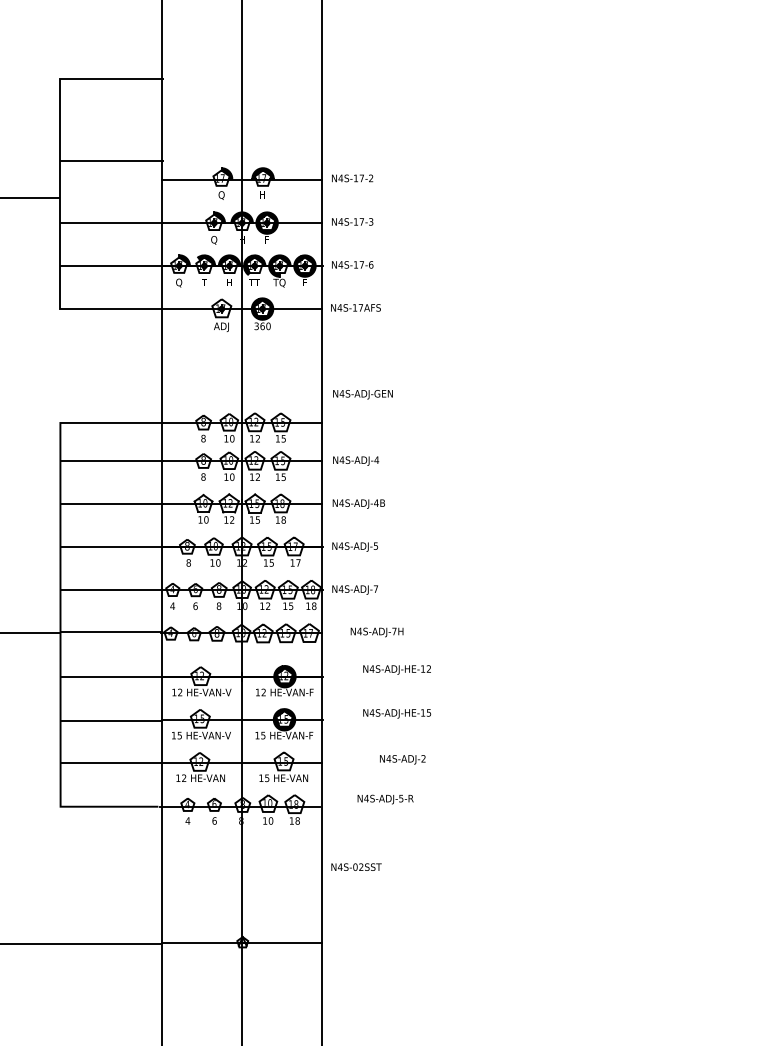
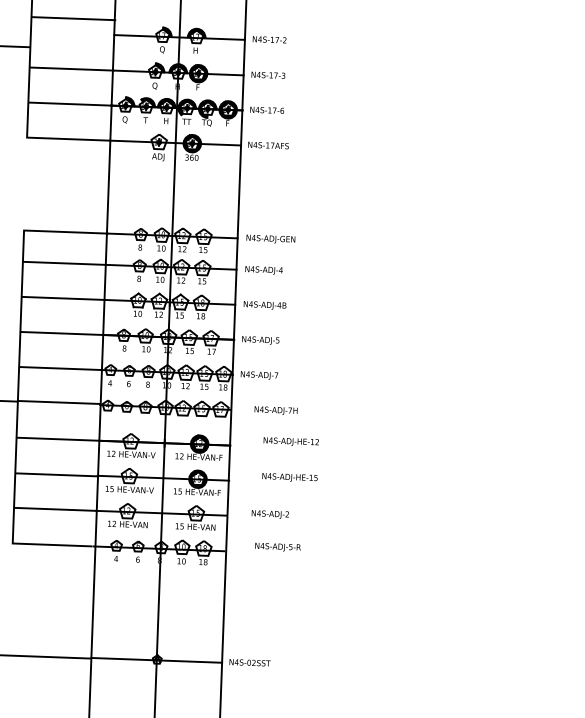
text: (362, 394) -> (270, 239), moved
text: (402, 759) -> (270, 514), moved
text: (356, 866) -> (250, 662), moved

